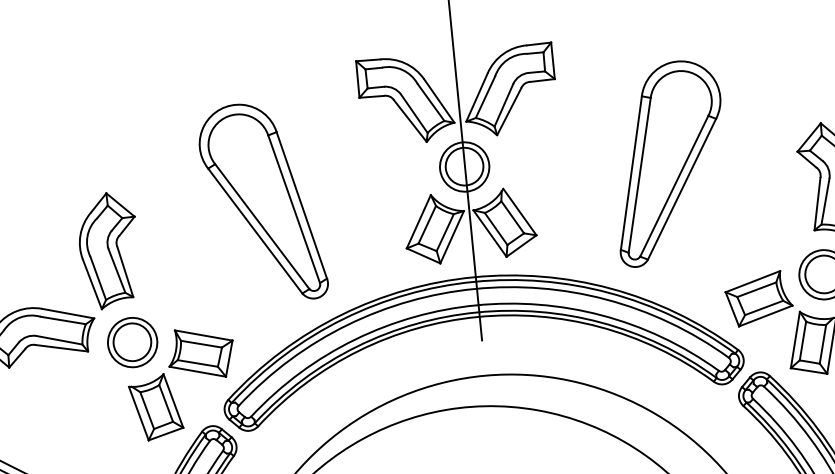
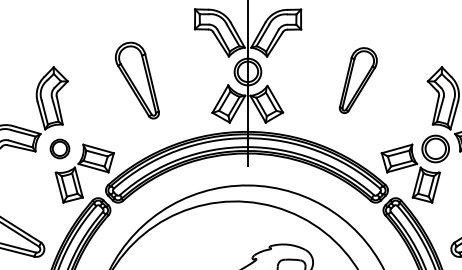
part: (669, 162) -> (358, 80), size x0.6
part: (262, 202) -> (137, 80), size x0.7
part: (131, 341) -> (59, 148), size x0.7

